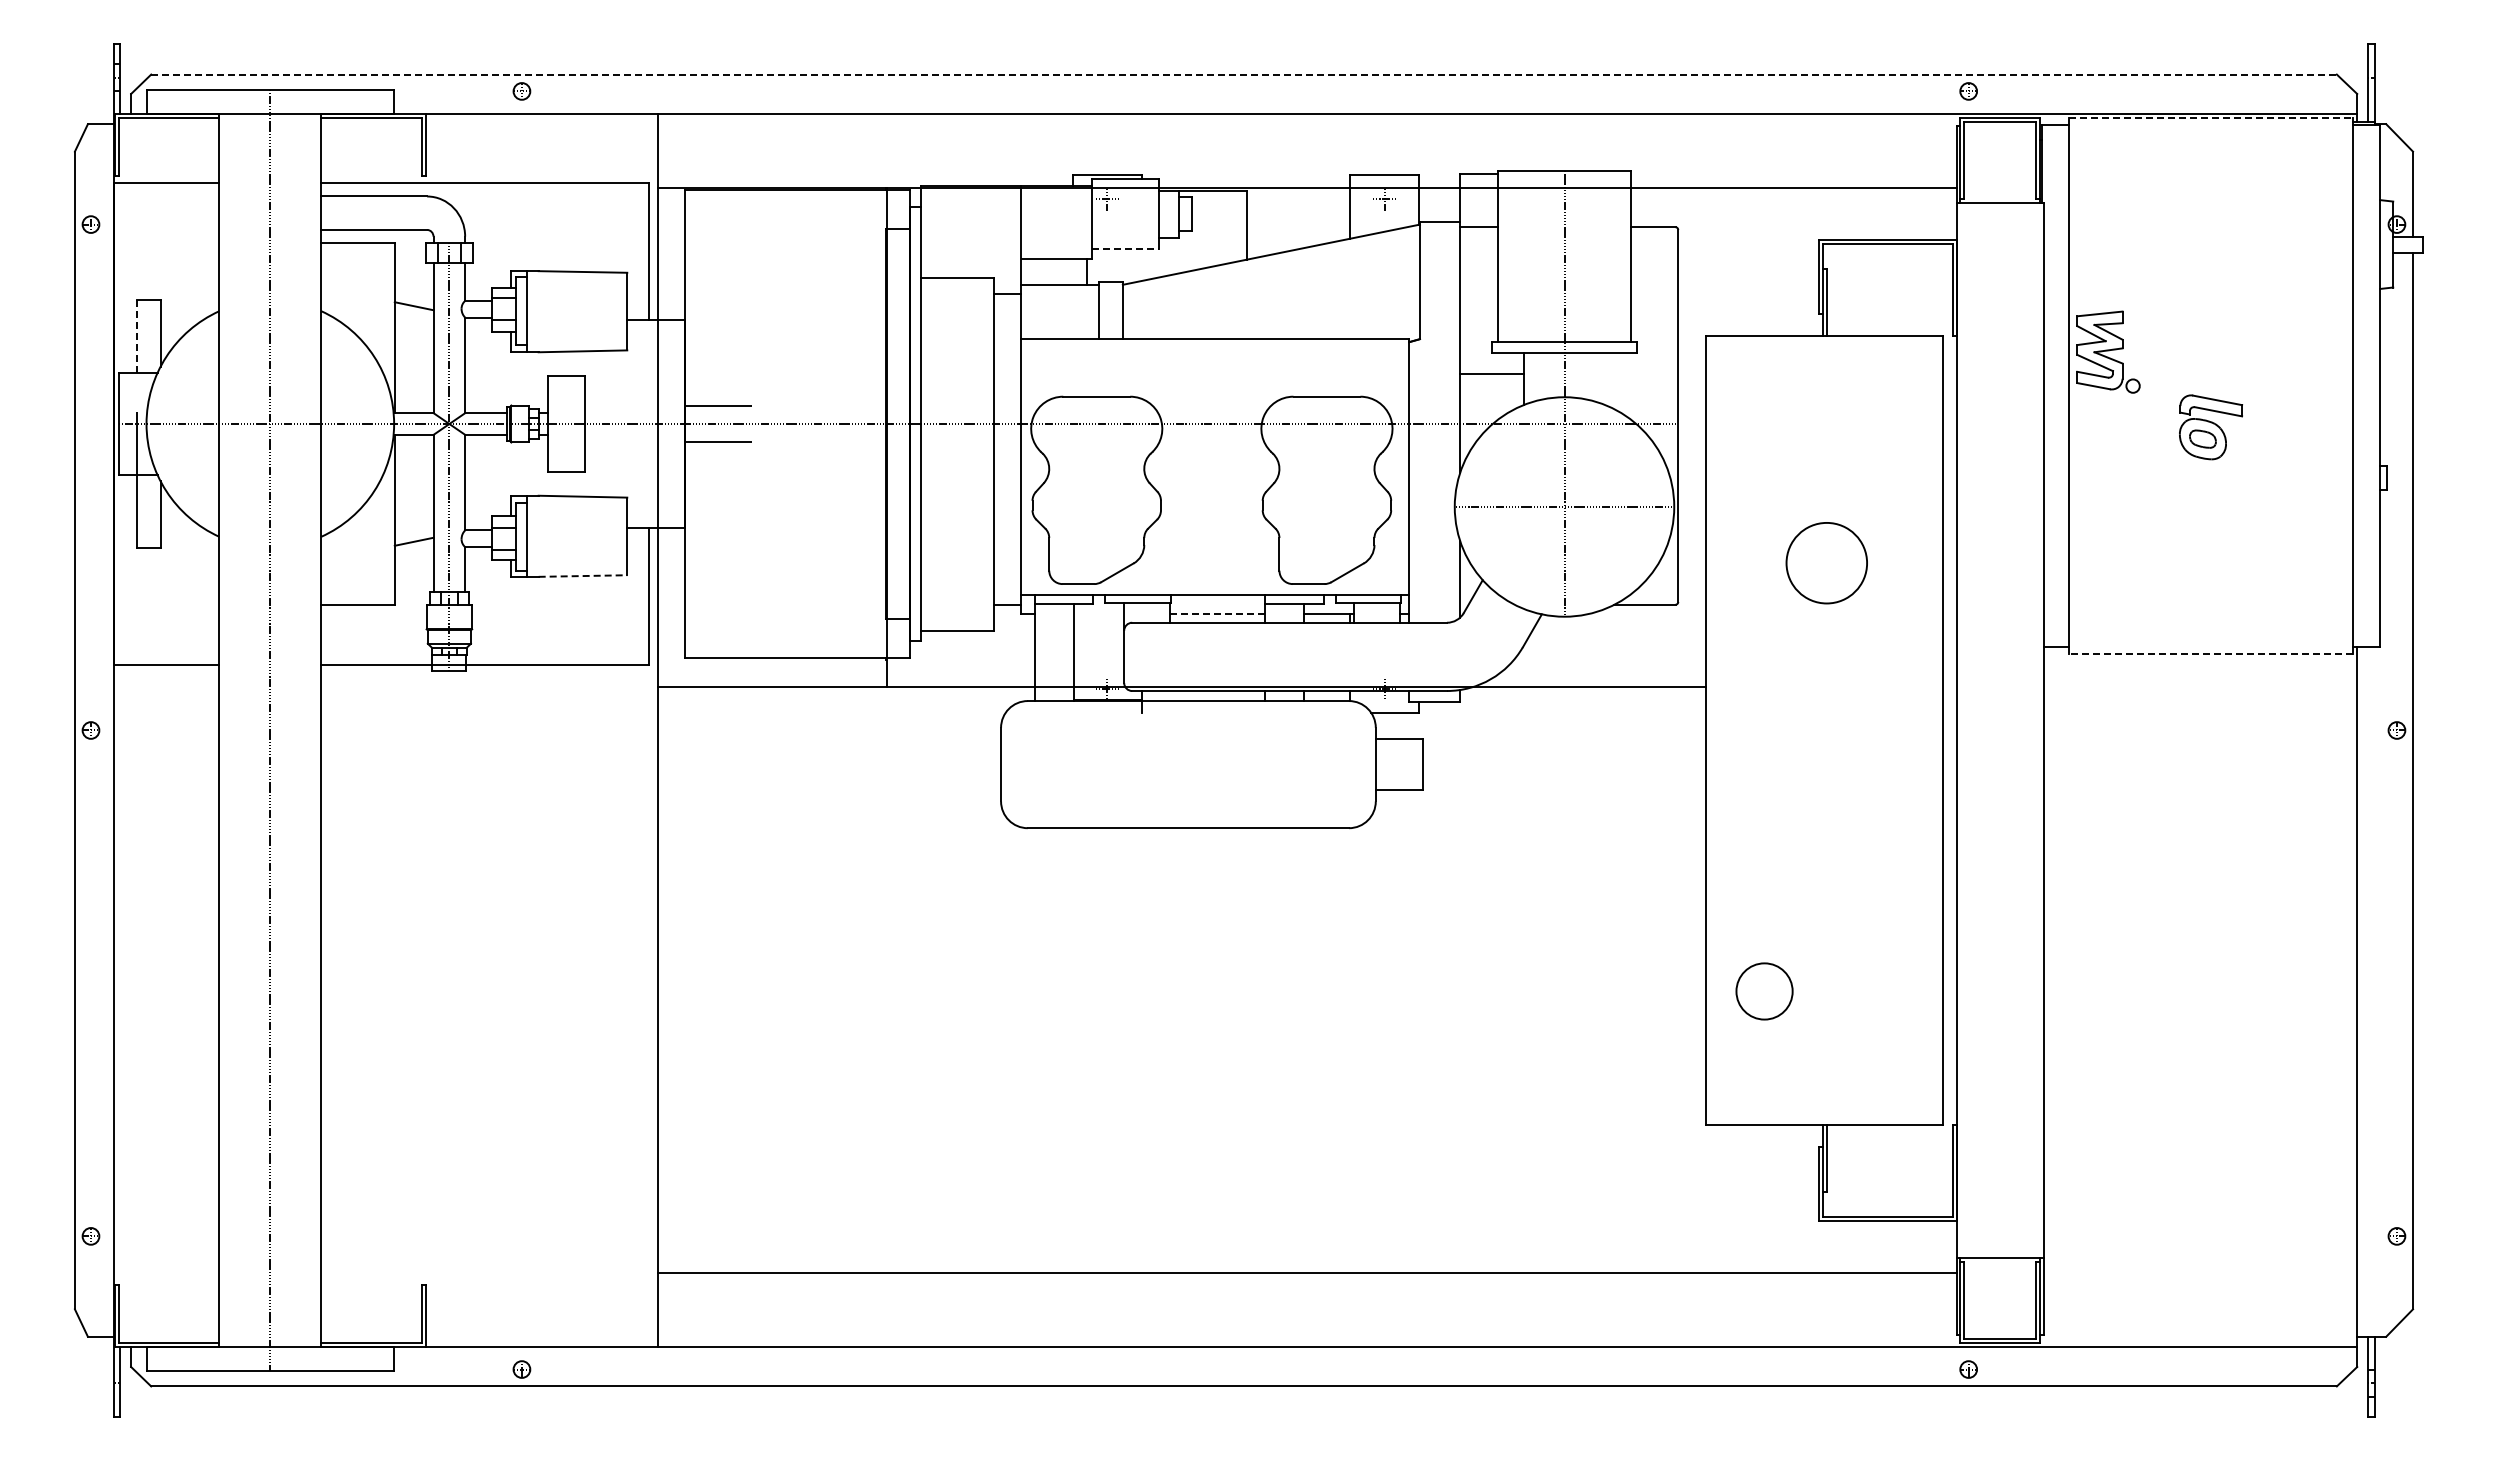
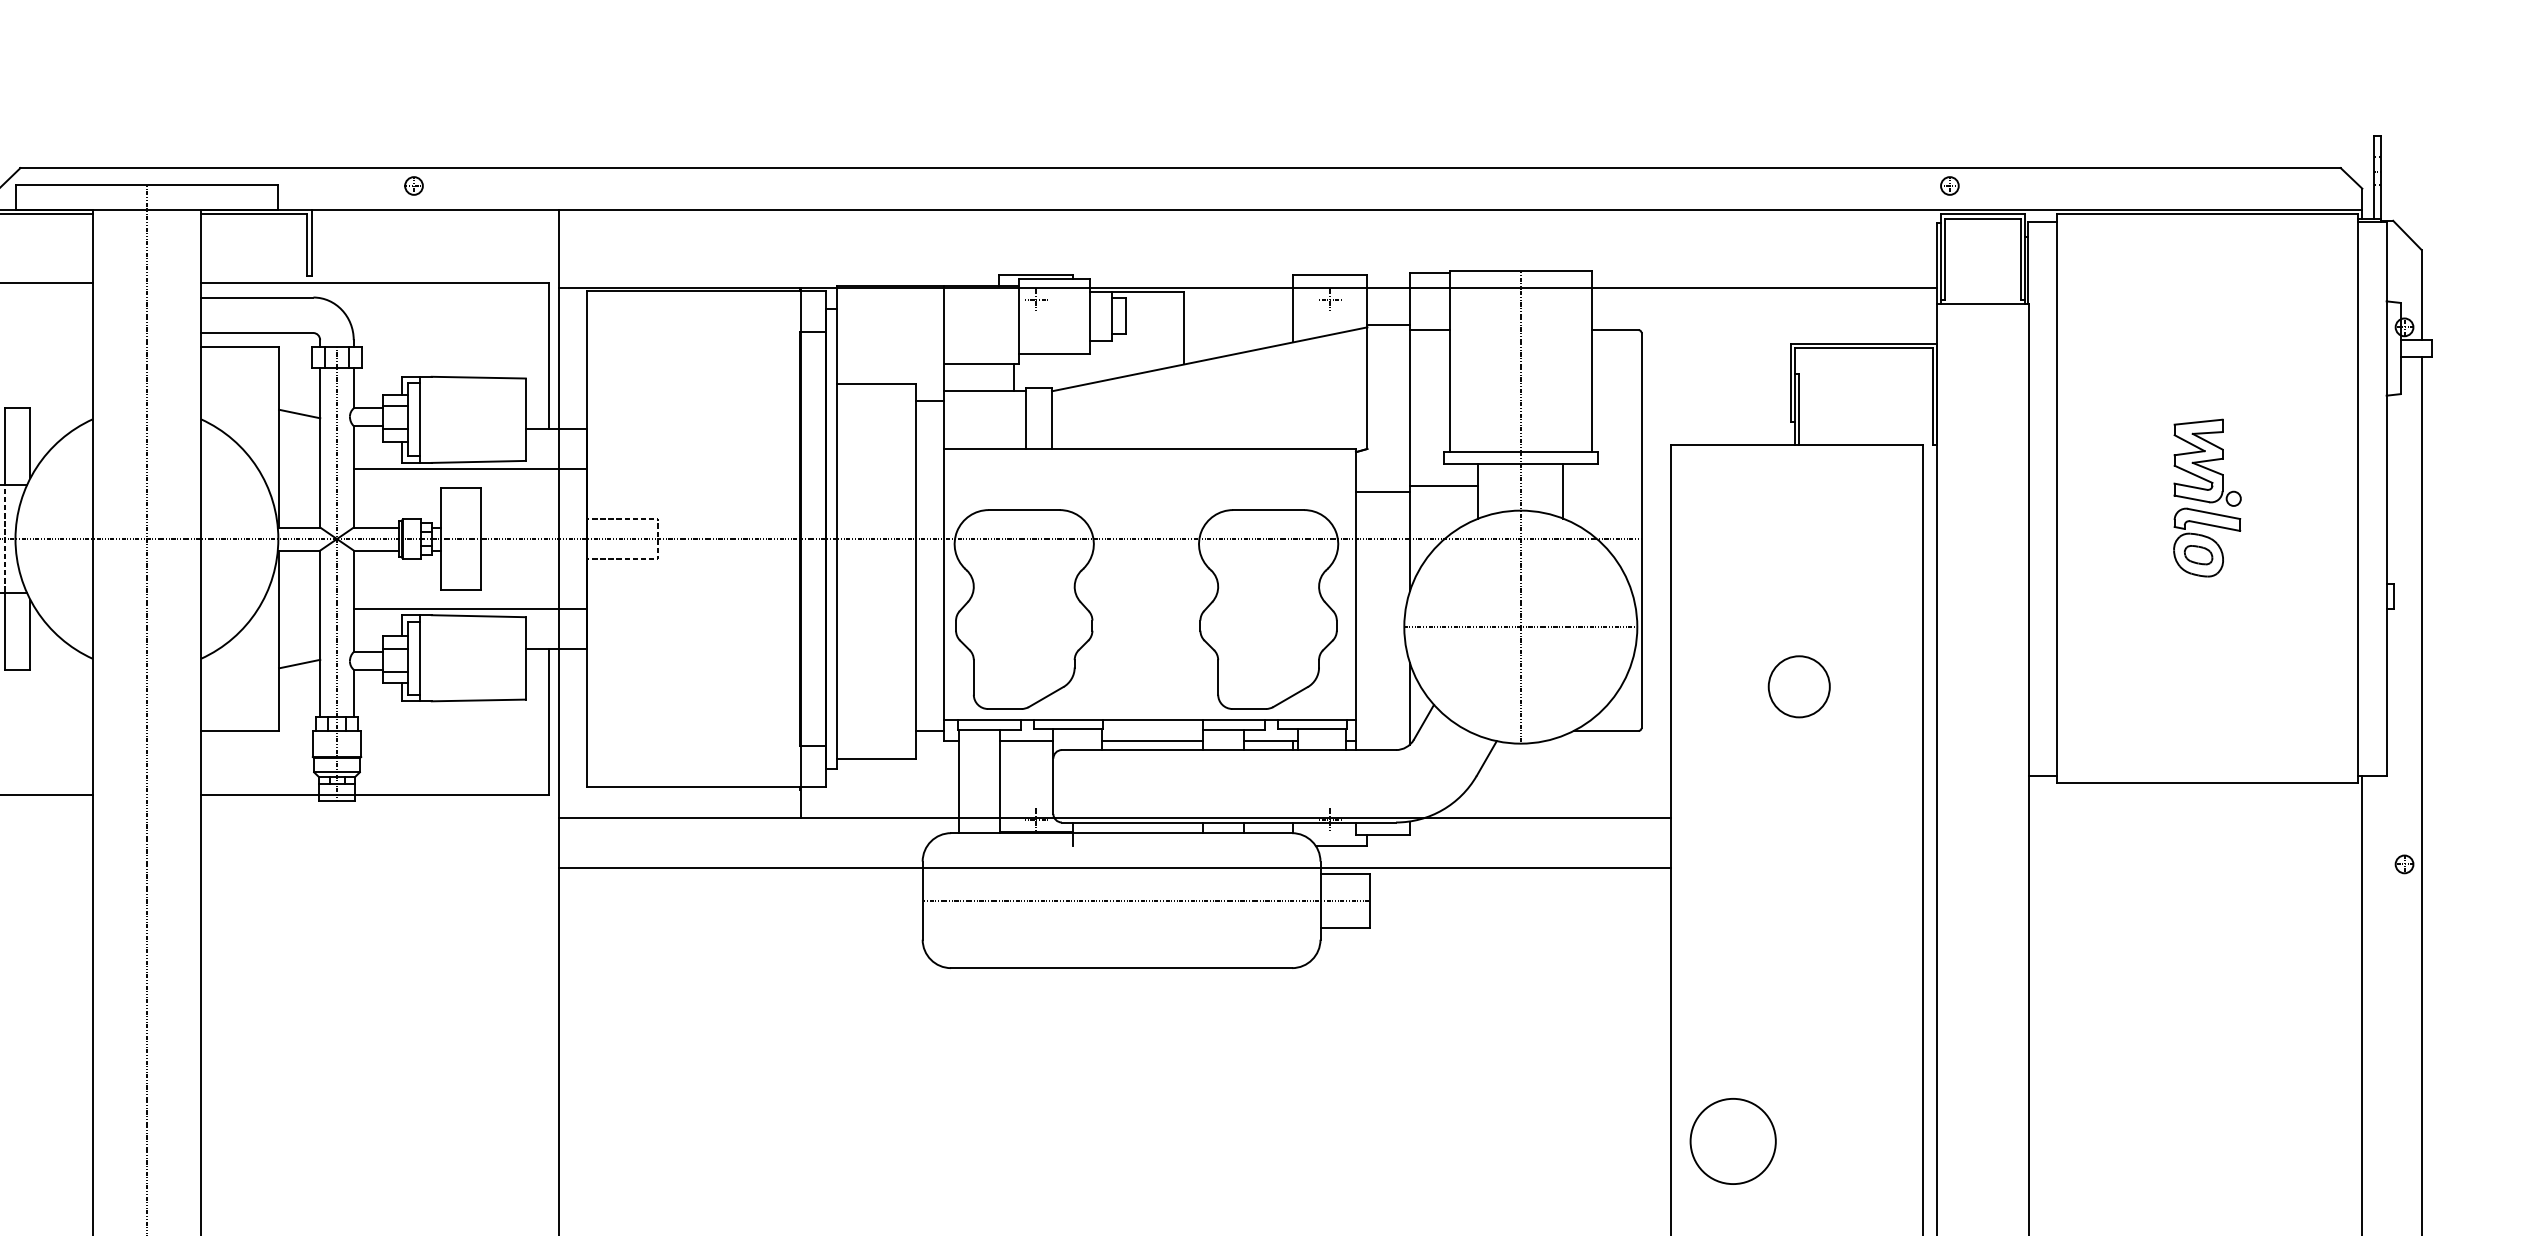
line: (1244, 74) -> (1181, 168), dashed -> solid
line: (2211, 118) -> (2207, 214), dashed -> solid
line: (1126, 249) -> (1055, 353), dashed -> solid
line: (136, 337) -> (4, 447), dashed -> solid
part: (2108, 351) -> (2207, 462), moved
line: (575, 358) -> (470, 469), added
line: (1604, 378) -> (1563, 490), added
line: (1434, 379) -> (1382, 491), added
line: (575, 489) -> (470, 608), added
circle: (1826, 562) -> (1798, 686), size x0.71
line: (583, 576) -> (479, 700), dashed -> solid
line: (1099, 614) -> (1027, 741), added
line: (1217, 614) -> (1152, 741), dashed -> solid
line: (2211, 653) -> (2207, 782), dashed -> solid
line: (1182, 733) -> (1115, 867), added
line: (1211, 764) -> (1146, 900), added
circle: (1764, 991) -> (1733, 1141), size x1.43

